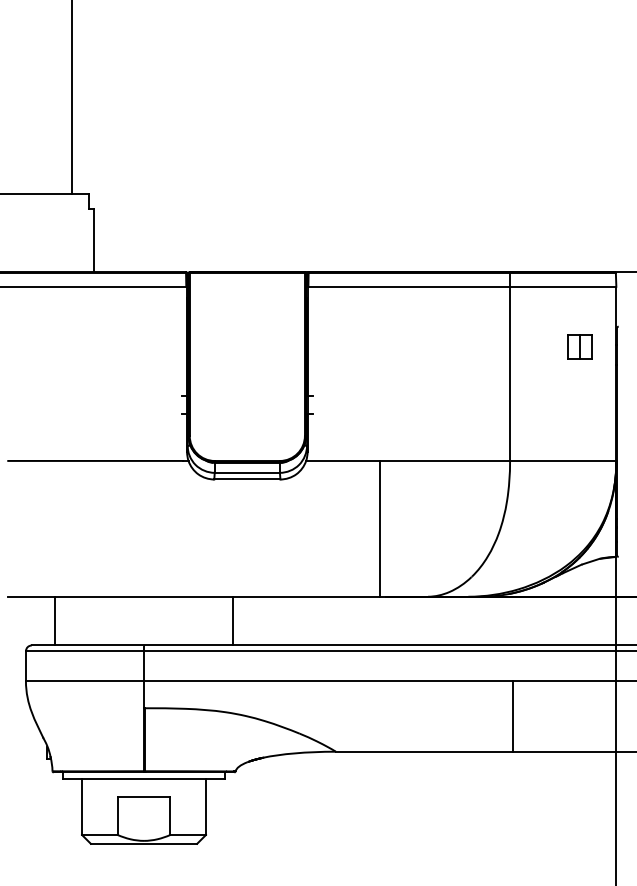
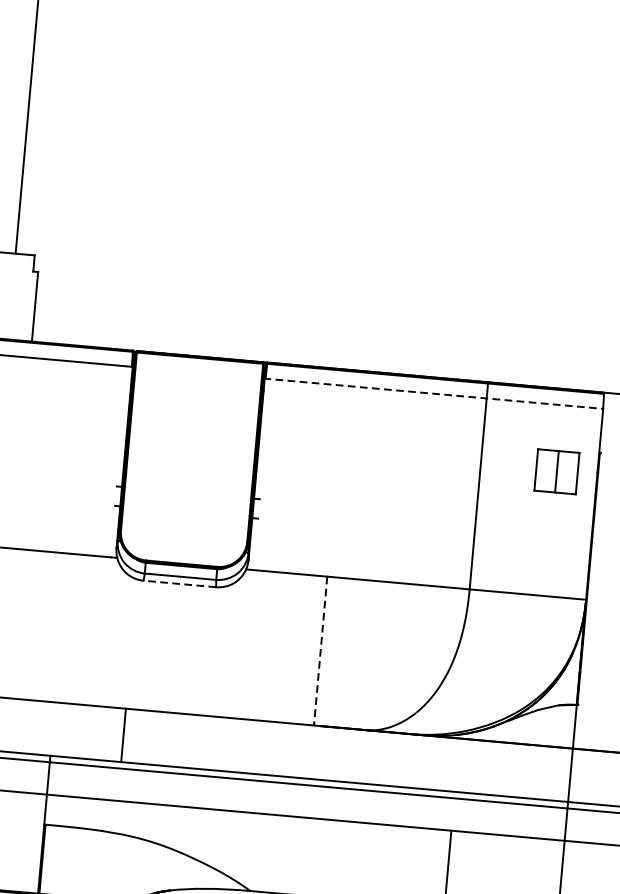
line: (461, 286) -> (433, 393), solid -> dashed
part: (579, 346) -> (556, 470), size x1.6
line: (246, 479) -> (178, 583), solid -> dashed
line: (380, 528) -> (321, 650), solid -> dashed
line: (232, 620) -> (123, 734), moved

